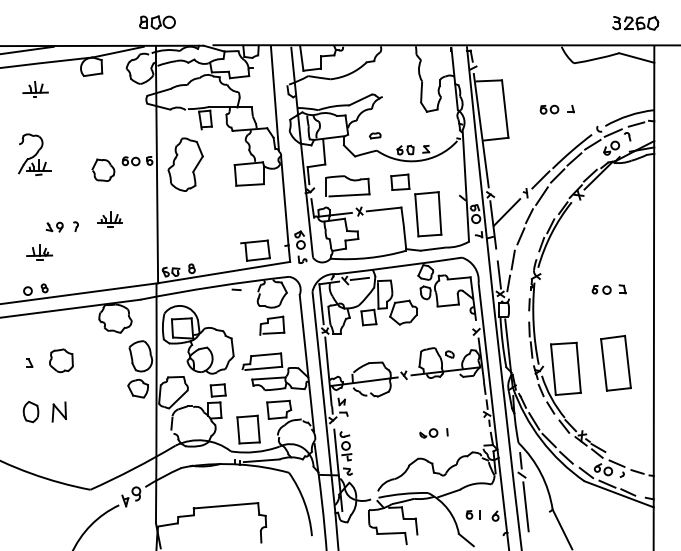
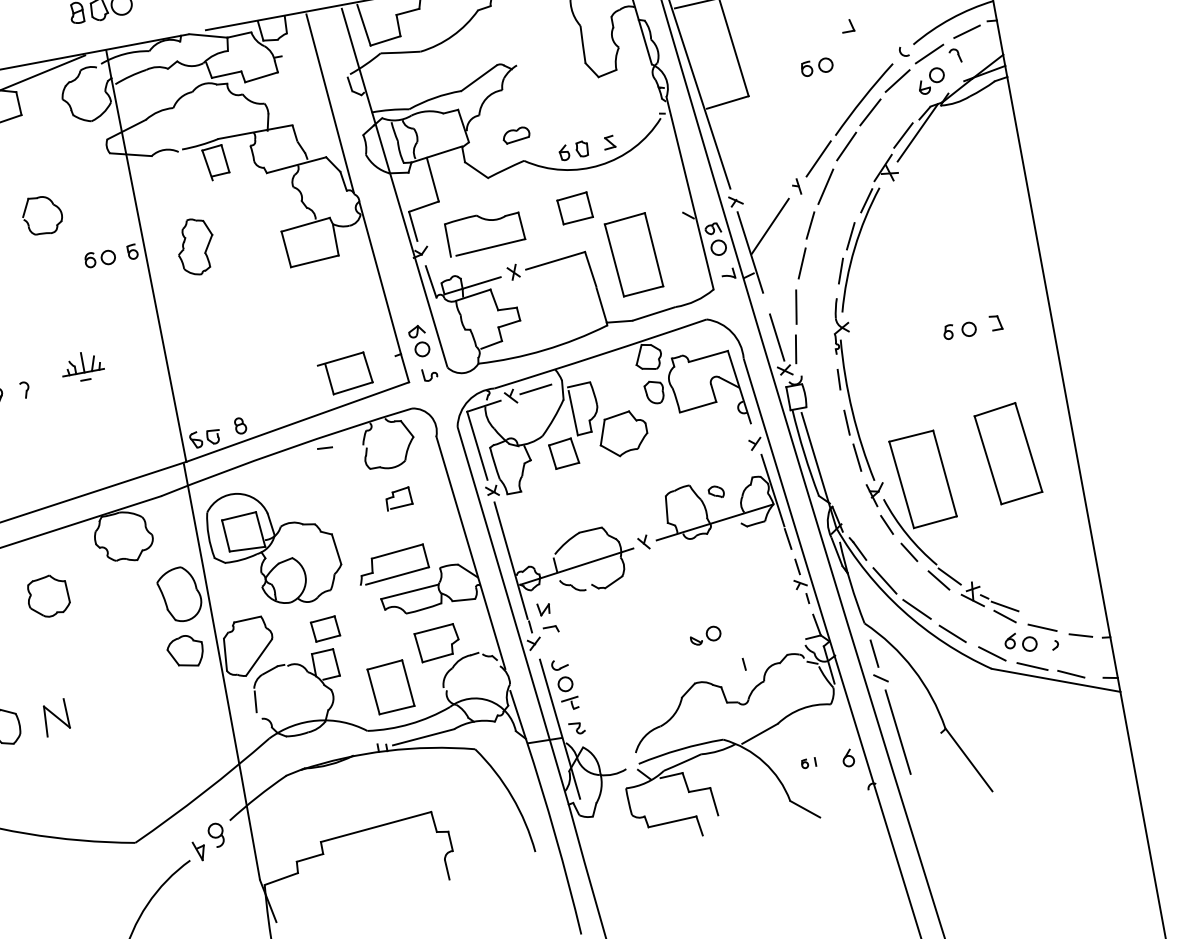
part: (549, 109) -> (817, 66), moved
part: (375, 135) -> (516, 134), size x1.4
part: (185, 164) -> (195, 246), size x0.6
part: (103, 169) -> (42, 213), moved
part: (272, 325) -> (398, 498), size x0.6
part: (61, 360) -> (48, 595), moved
line: (447, 432) -> (744, 664), moved
part: (472, 514) -> (807, 762), size x0.6

